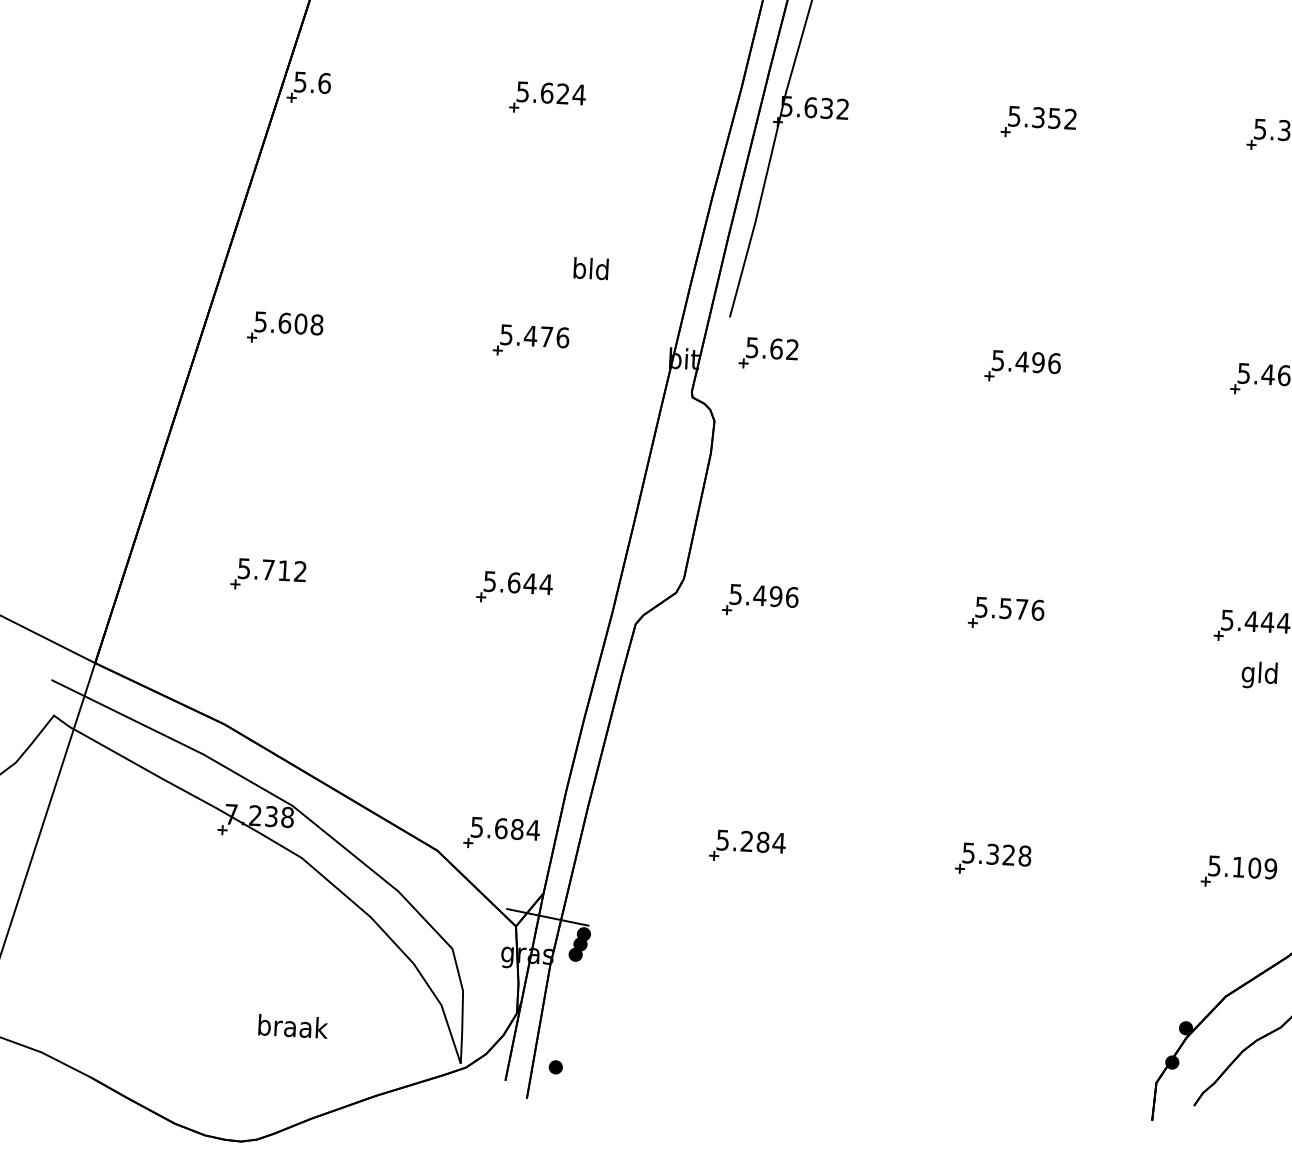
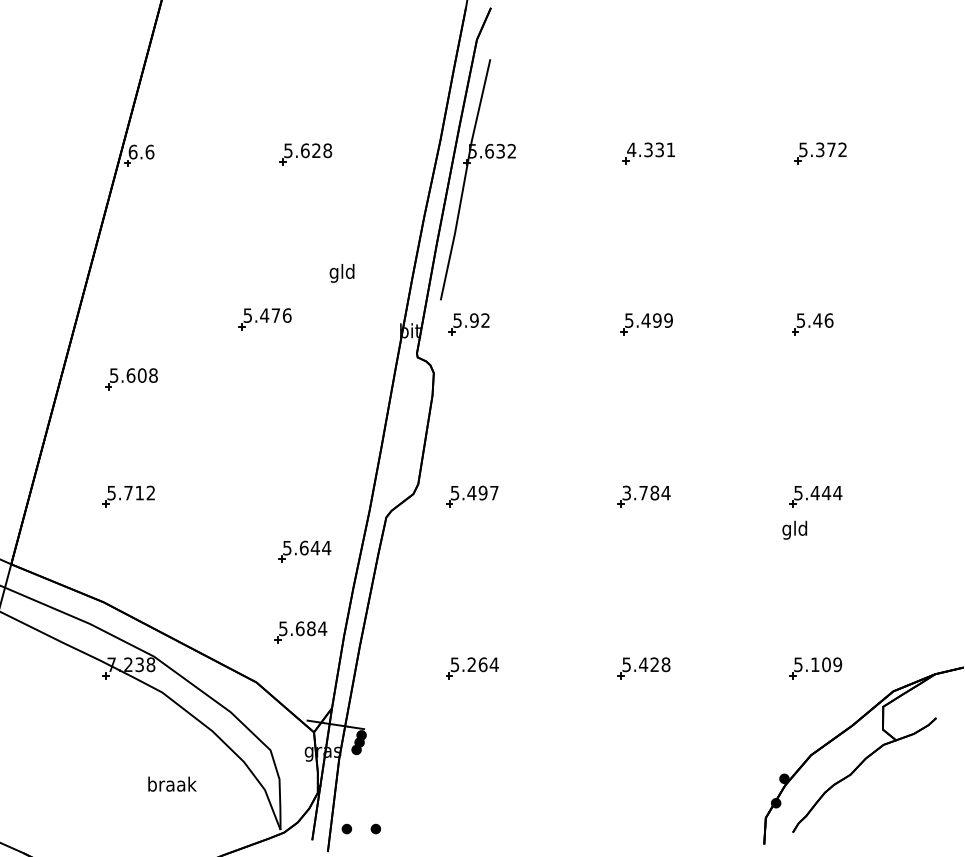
text: (299, 81) -> (132, 151), 5.6 -> 6.6
text: (578, 94) -> (327, 150), 5.624 -> 5.628
text: (1041, 117) -> (650, 149), 5.352 -> 4.331
text: (578, 270) -> (333, 273), bld -> gld
part: (285, 328) -> (131, 379), moved
part: (530, 341) -> (264, 319), moved
text: (776, 348) -> (474, 320), 5.62 -> 5.92
text: (1054, 363) -> (668, 320), 5.496 -> 5.499
part: (514, 587) -> (304, 551), moved
text: (792, 596) -> (494, 492), 5.496 -> 5.497
text: (1010, 607) -> (646, 492), 5.576 -> 3.784
text: (1259, 674) -> (794, 529), moved
part: (501, 833) -> (300, 632), moved
text: (762, 841) -> (482, 664), 5.284 -> 5.264
text: (992, 853) -> (643, 664), 5.328 -> 5.428
text: (293, 1025) -> (172, 783), moved
part: (596, 1068) -> (375, 828), added

